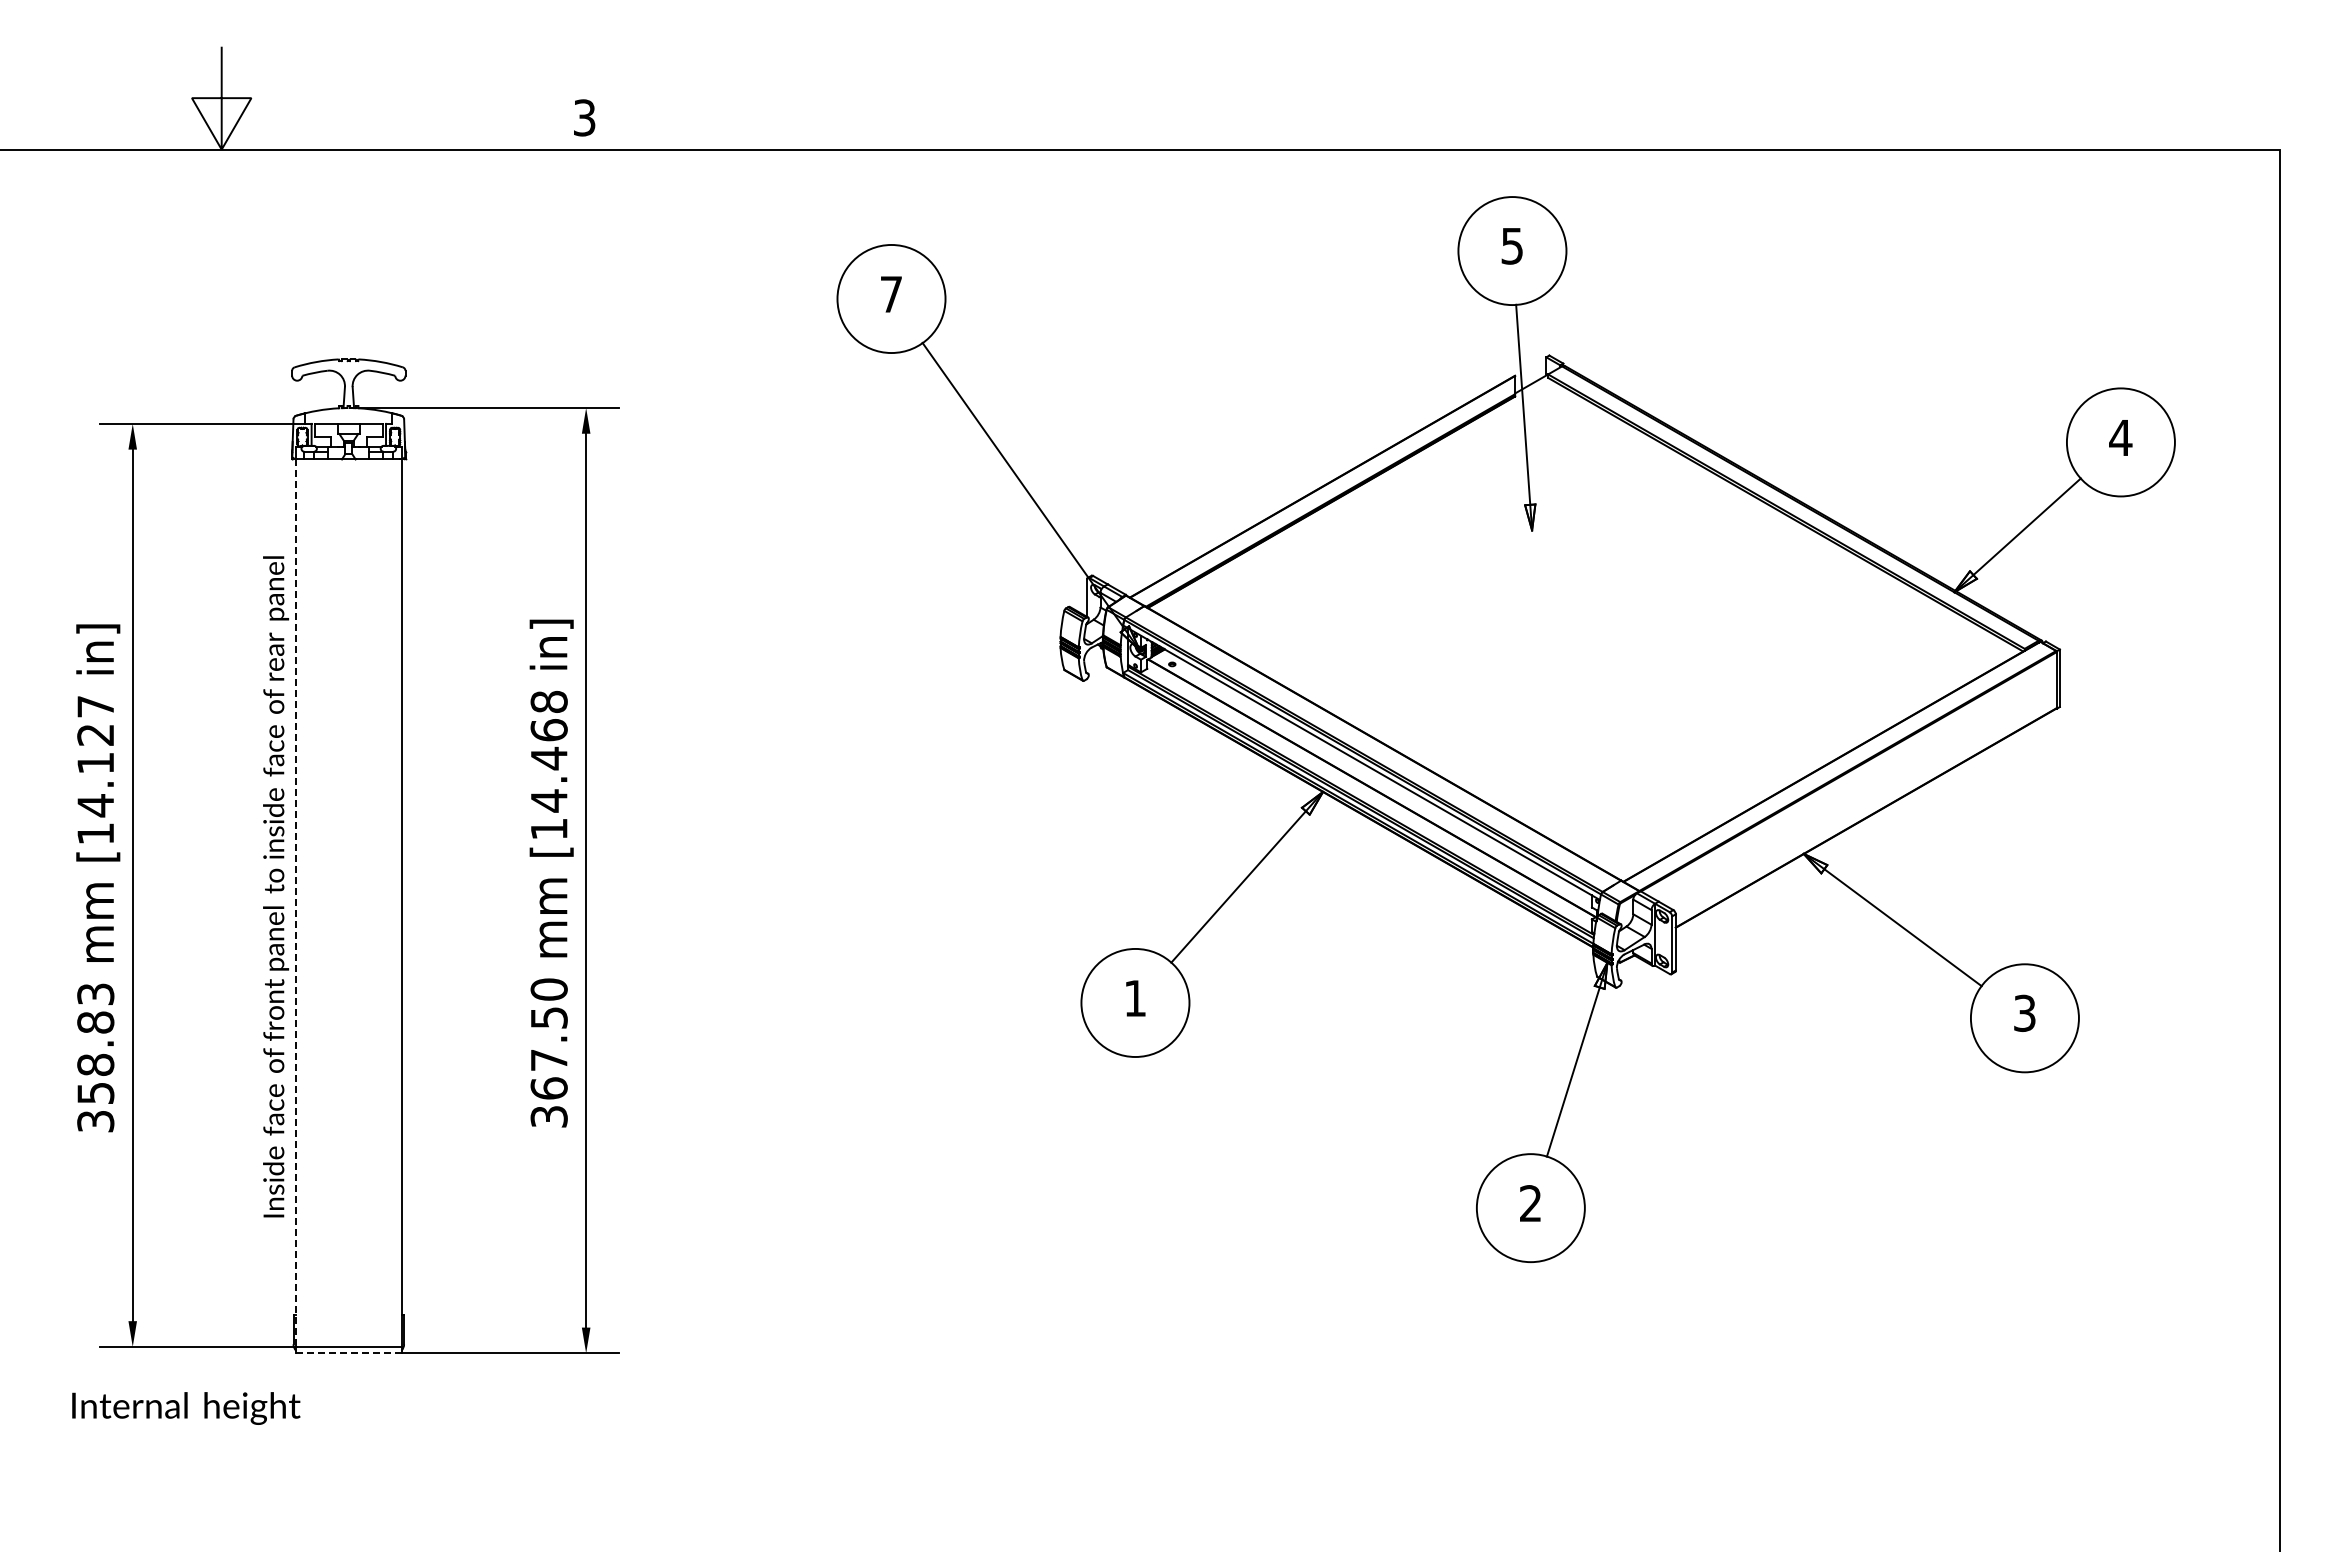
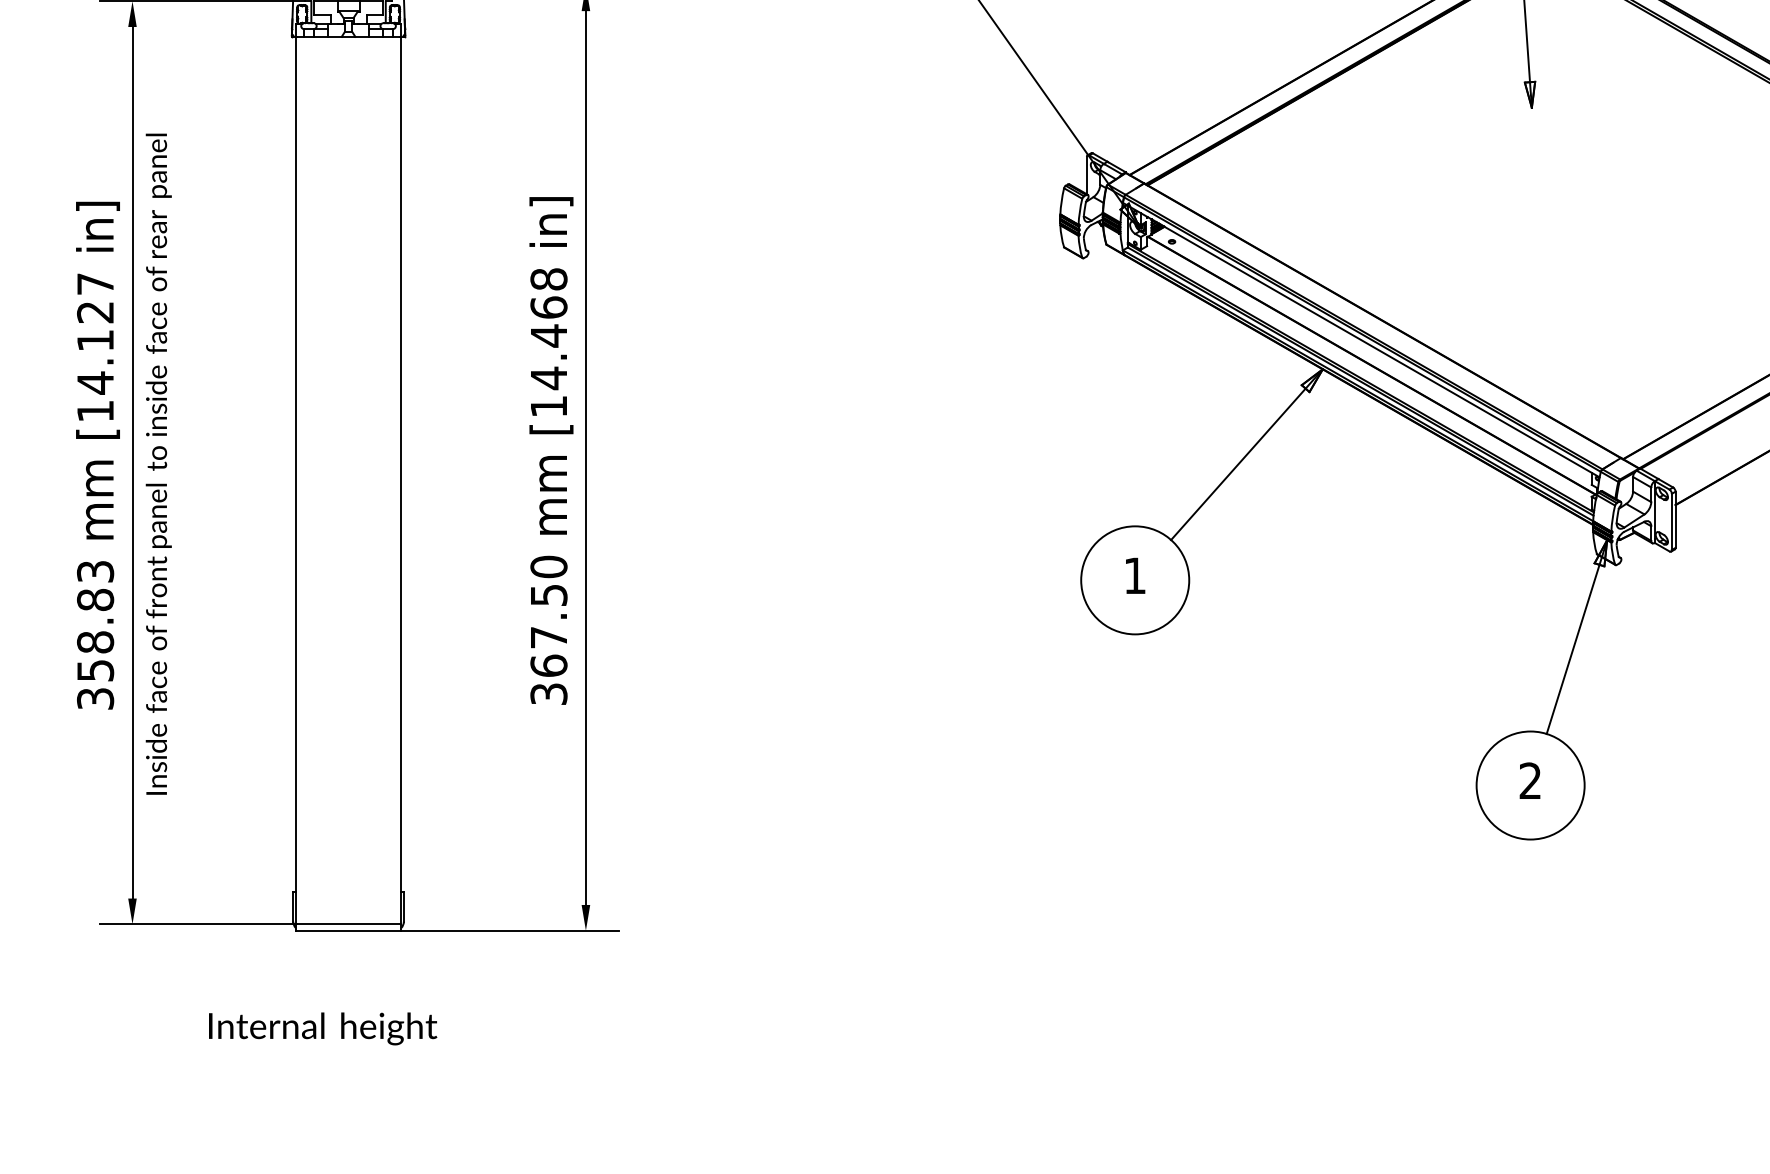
text: (276, 886) -> (159, 463), moved
line: (296, 903) -> (296, 480), dashed -> solid
line: (348, 1353) -> (348, 930), dashed -> solid
text: (186, 1408) -> (323, 1028), moved

